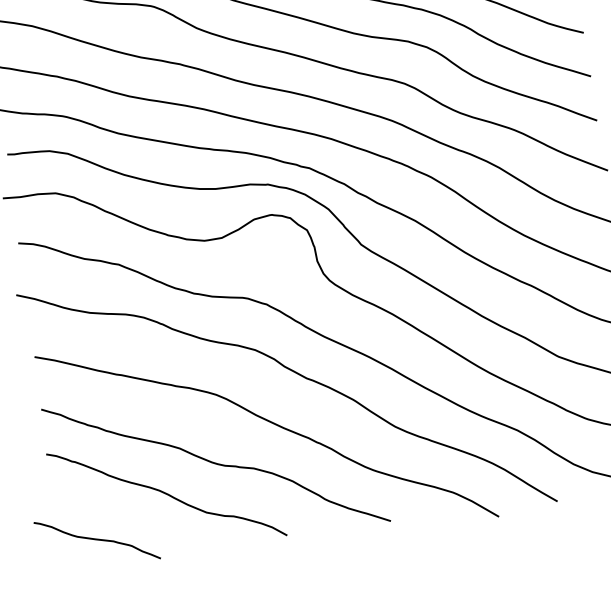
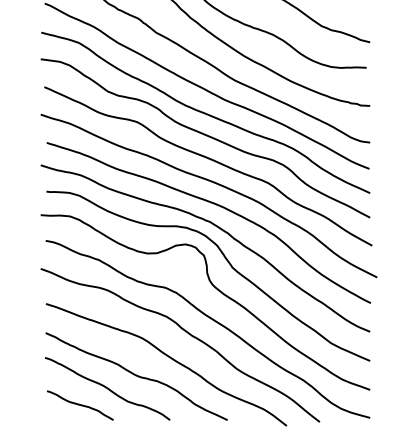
curve: (97, 540) -> (80, 405), moved

